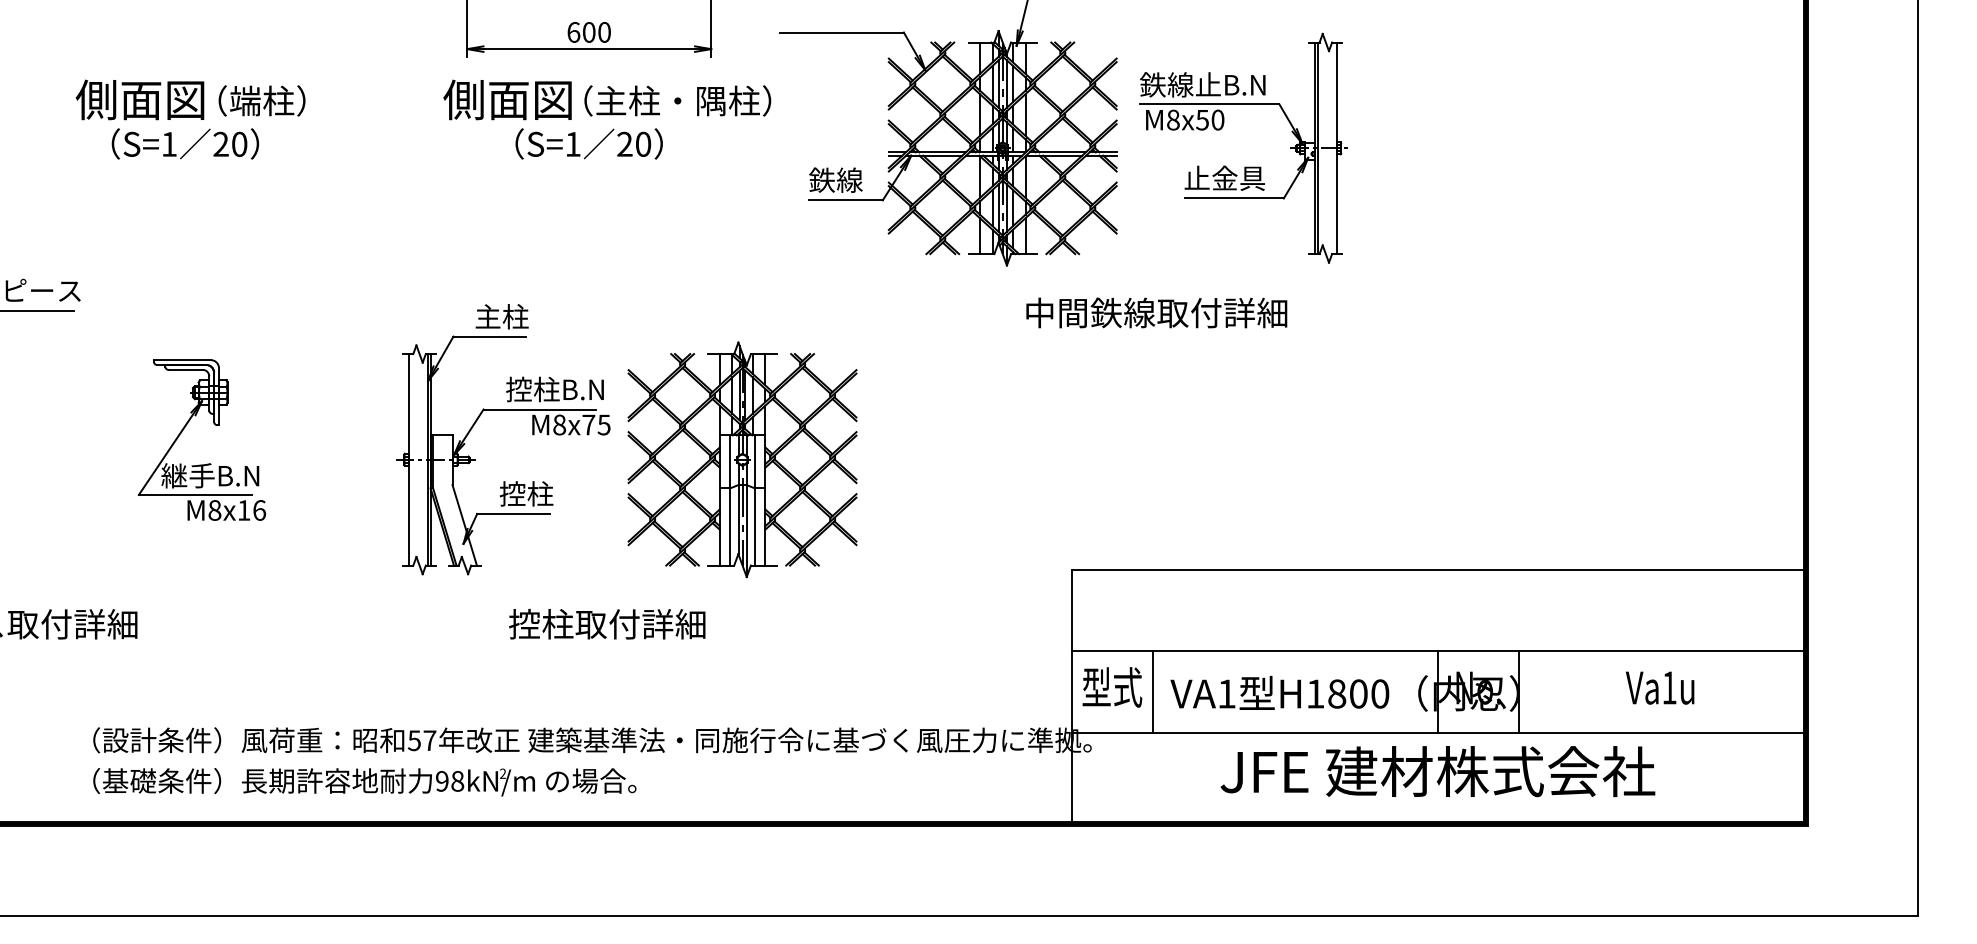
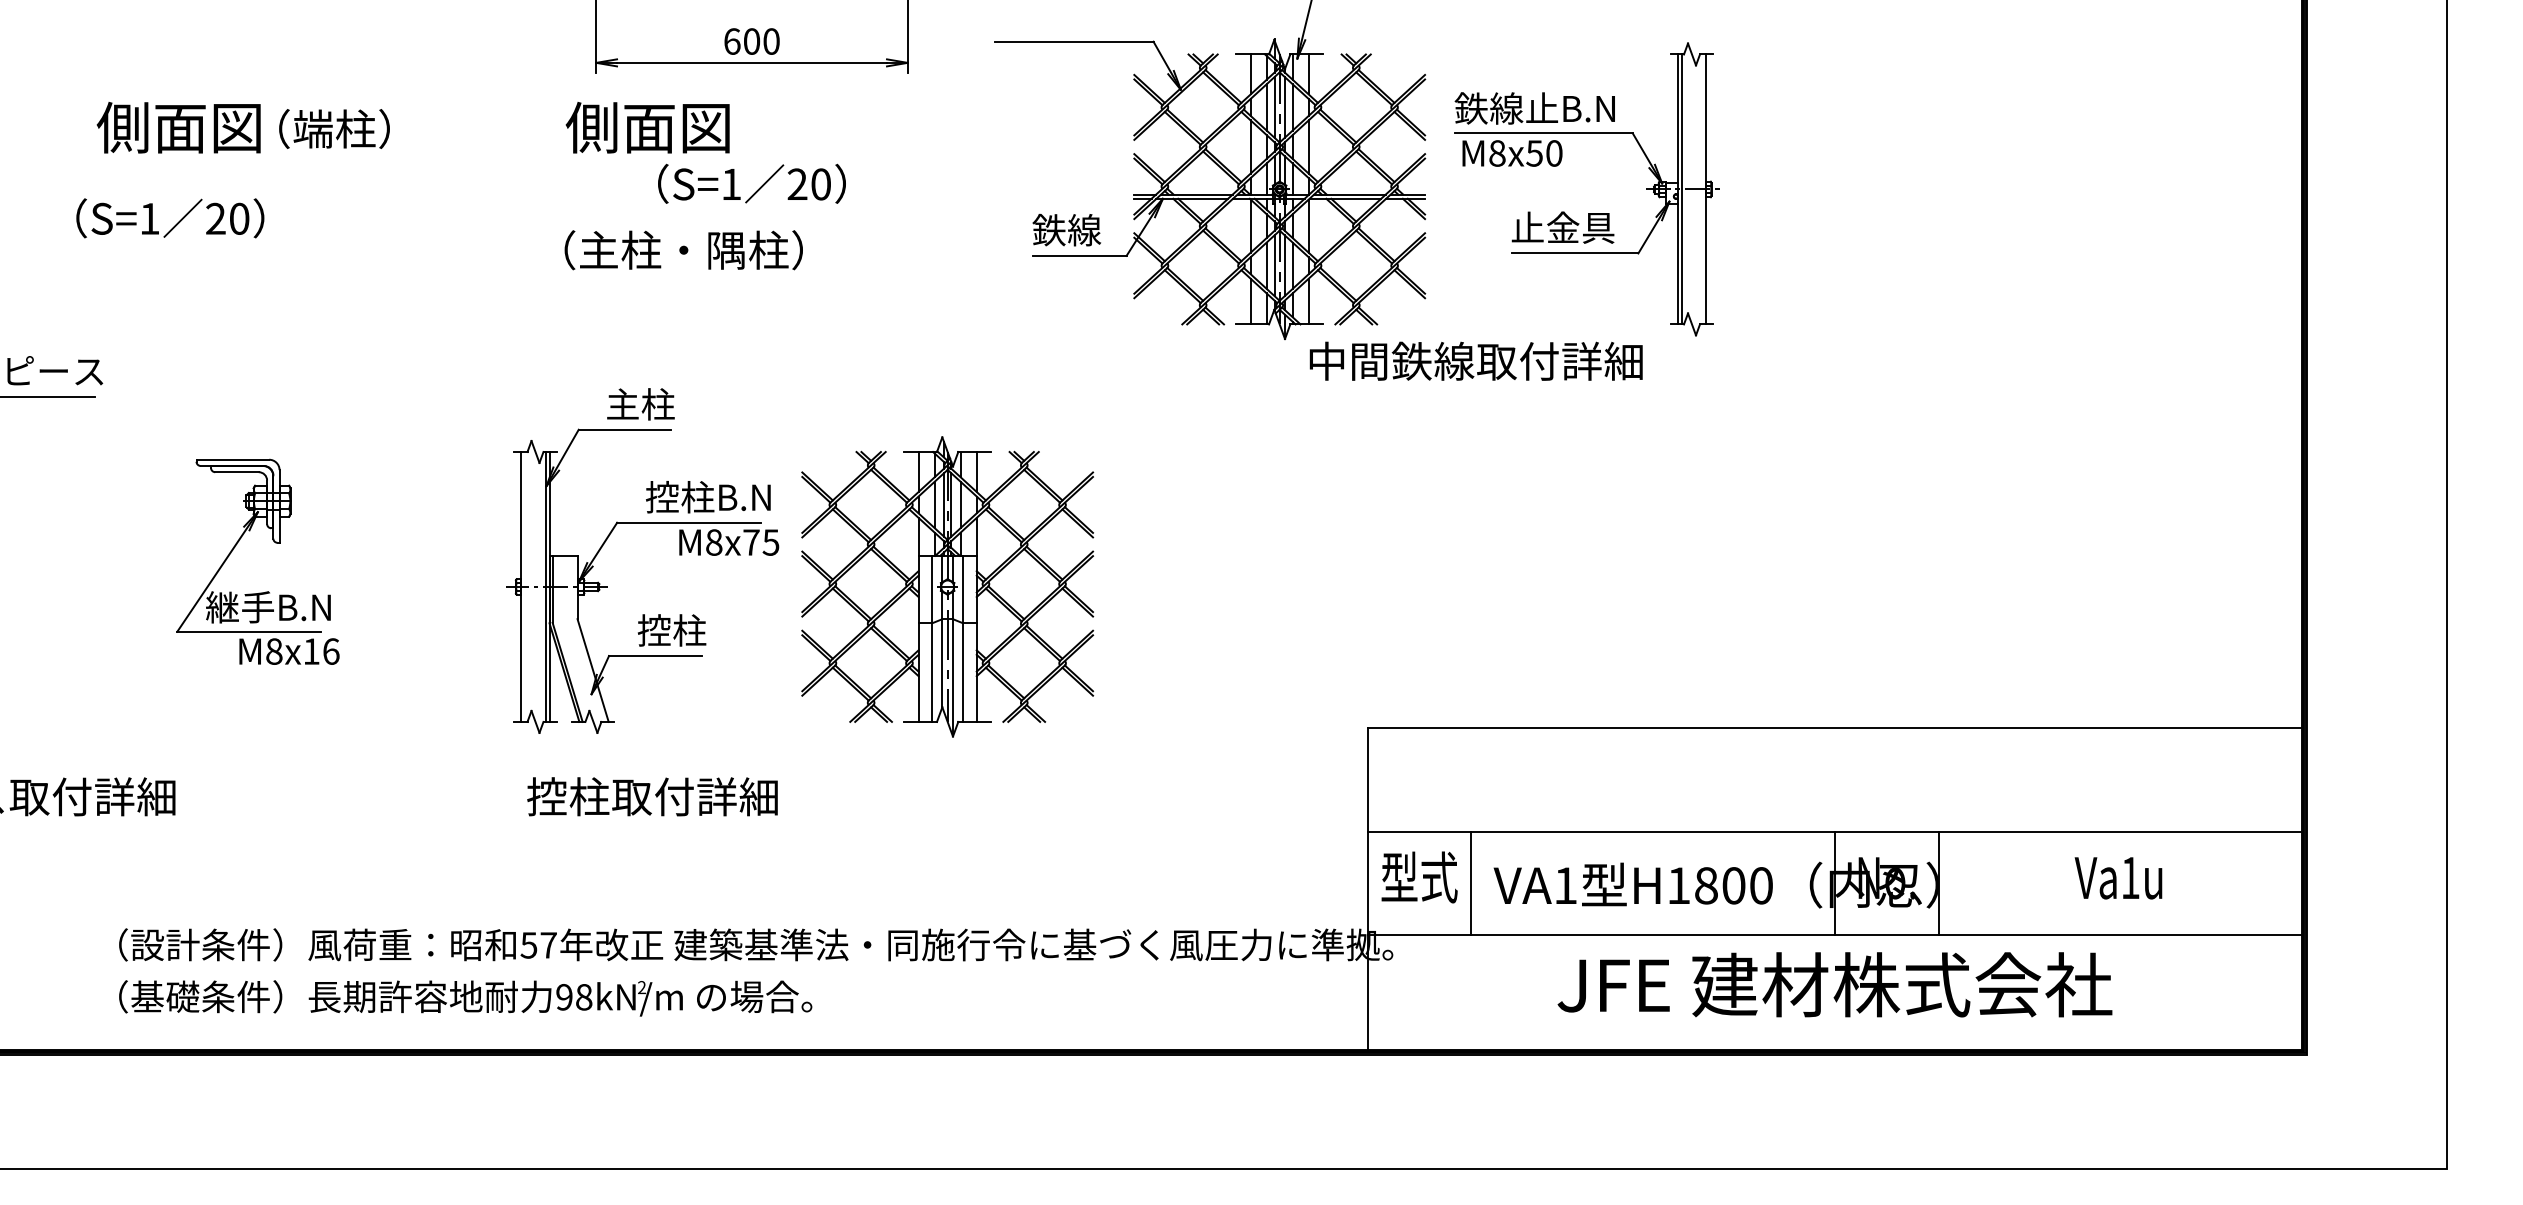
text: (677, 100) -> (683, 249), moved
text: (185, 143) -> (170, 217), moved
text: (1156, 312) -> (1475, 360), moved
text: (607, 624) -> (652, 797), moved

